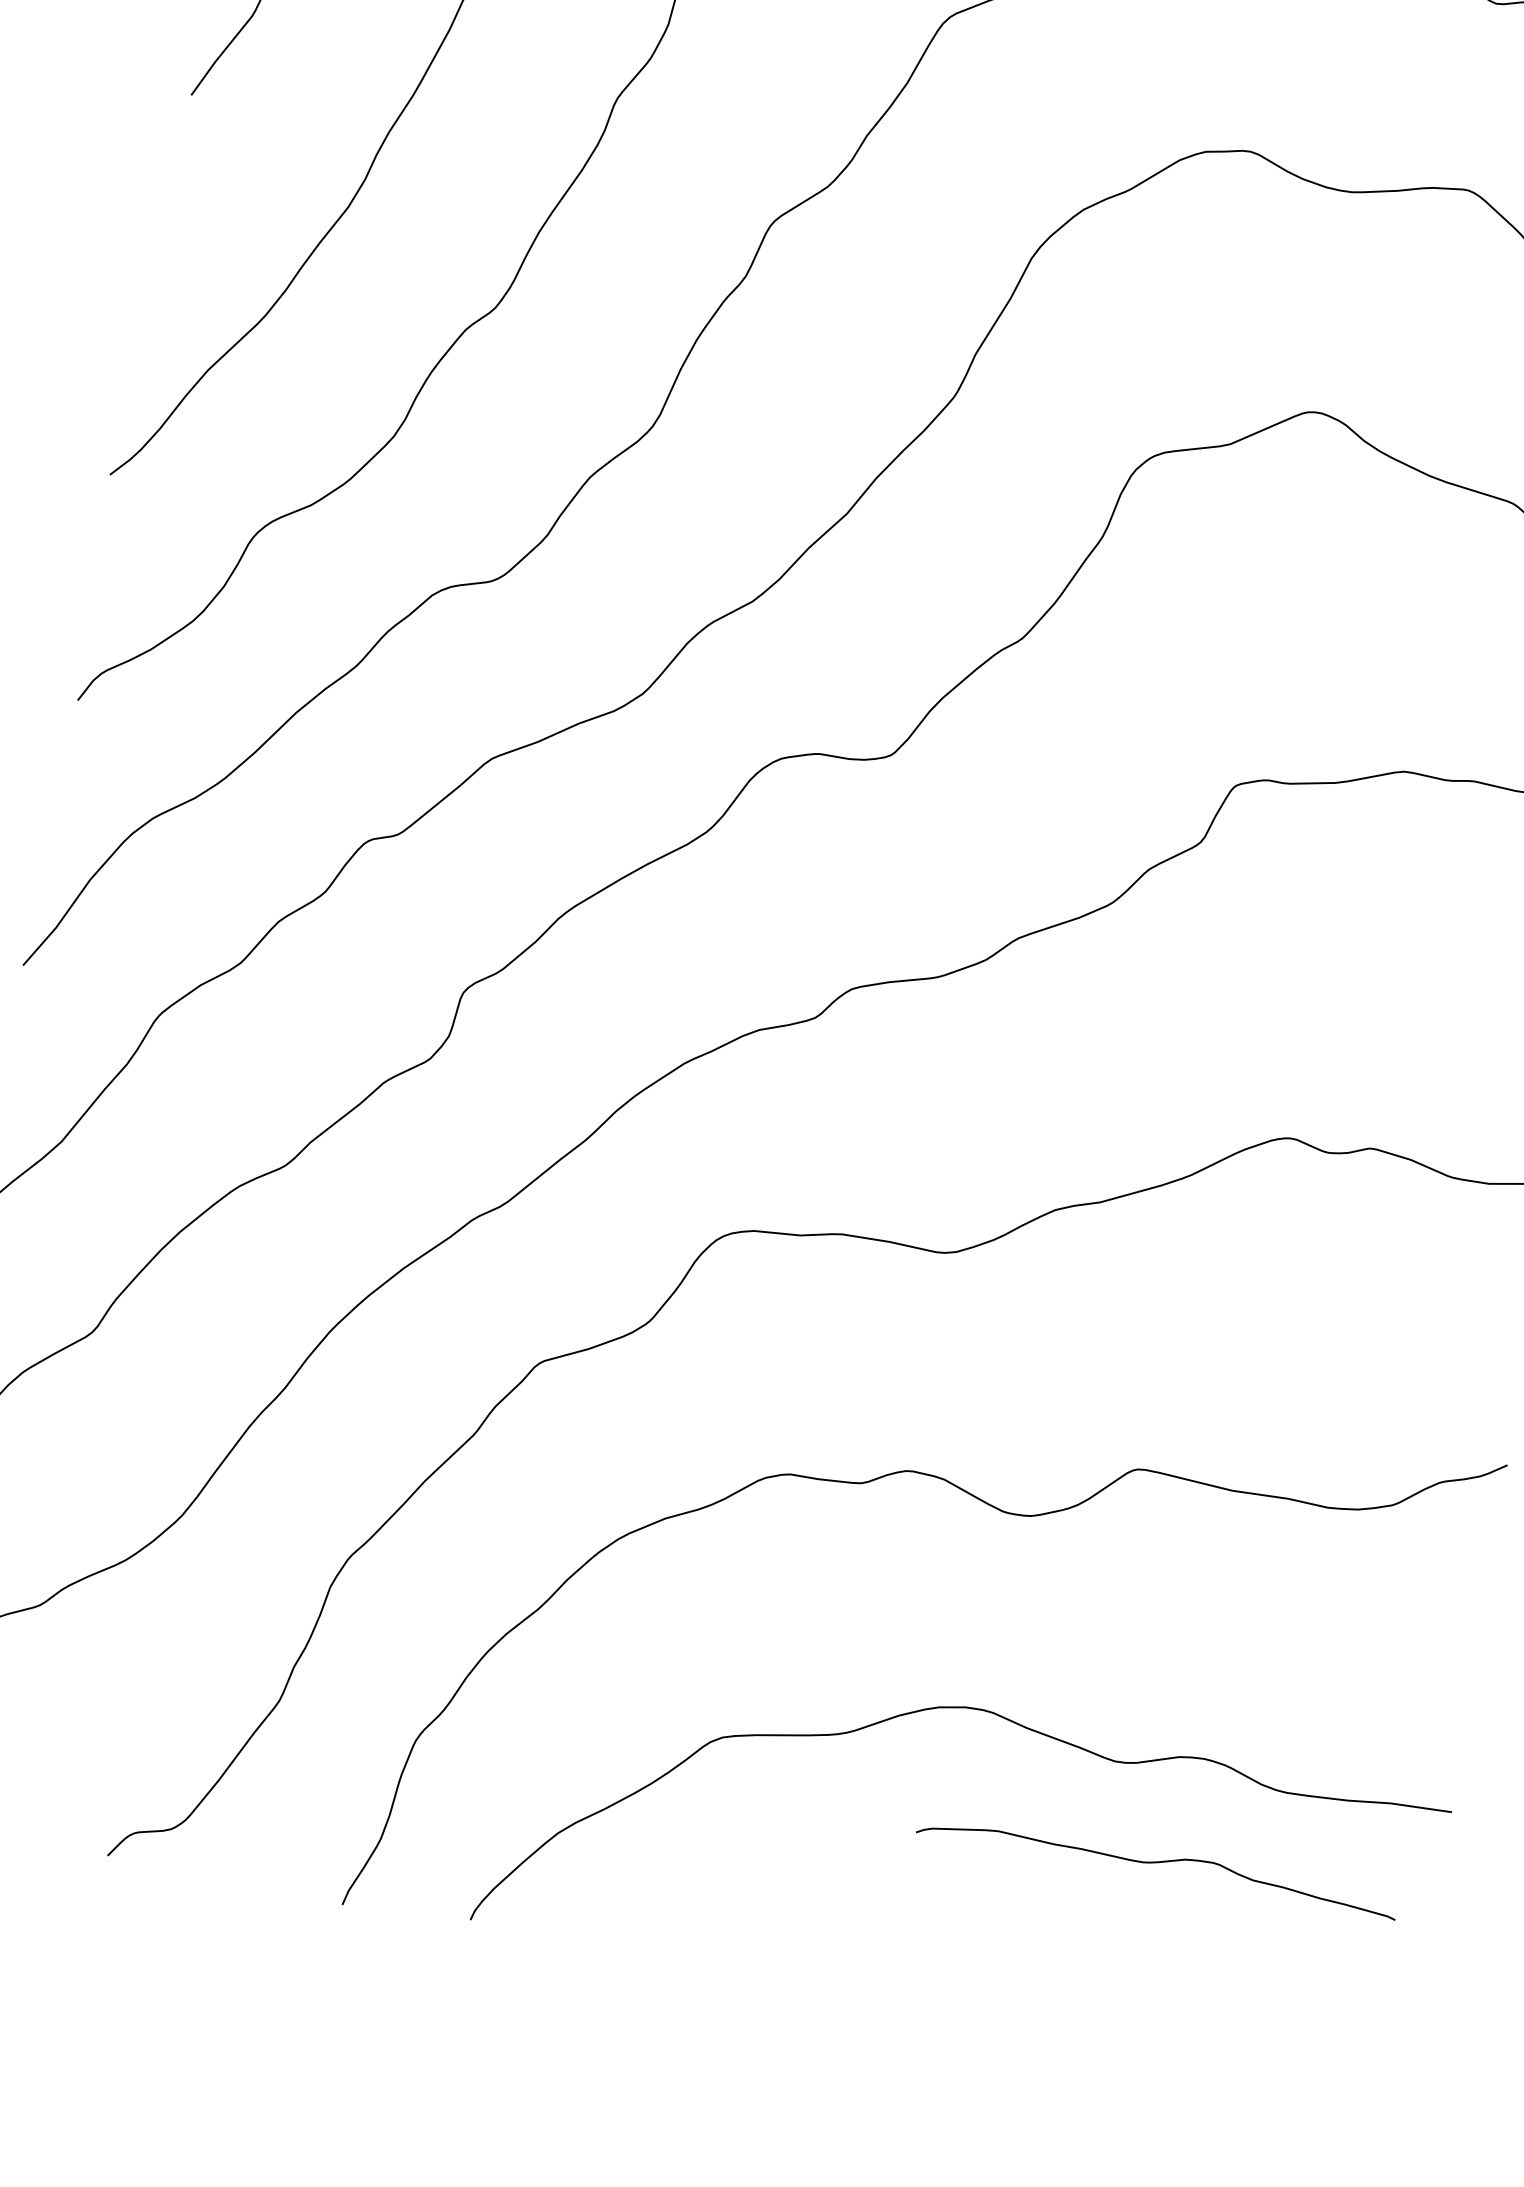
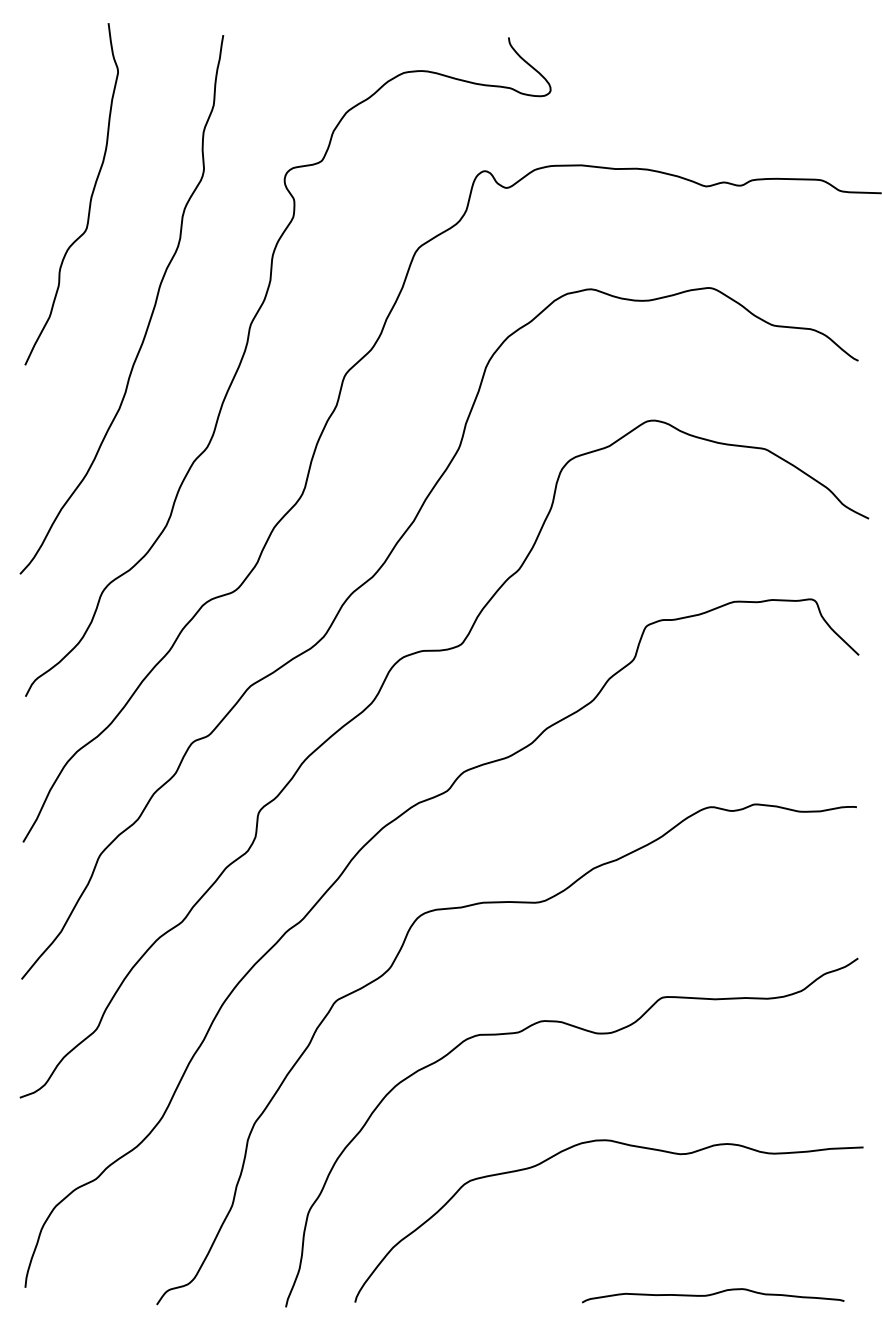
curve: (1158, 1864) -> (713, 1295), moved

